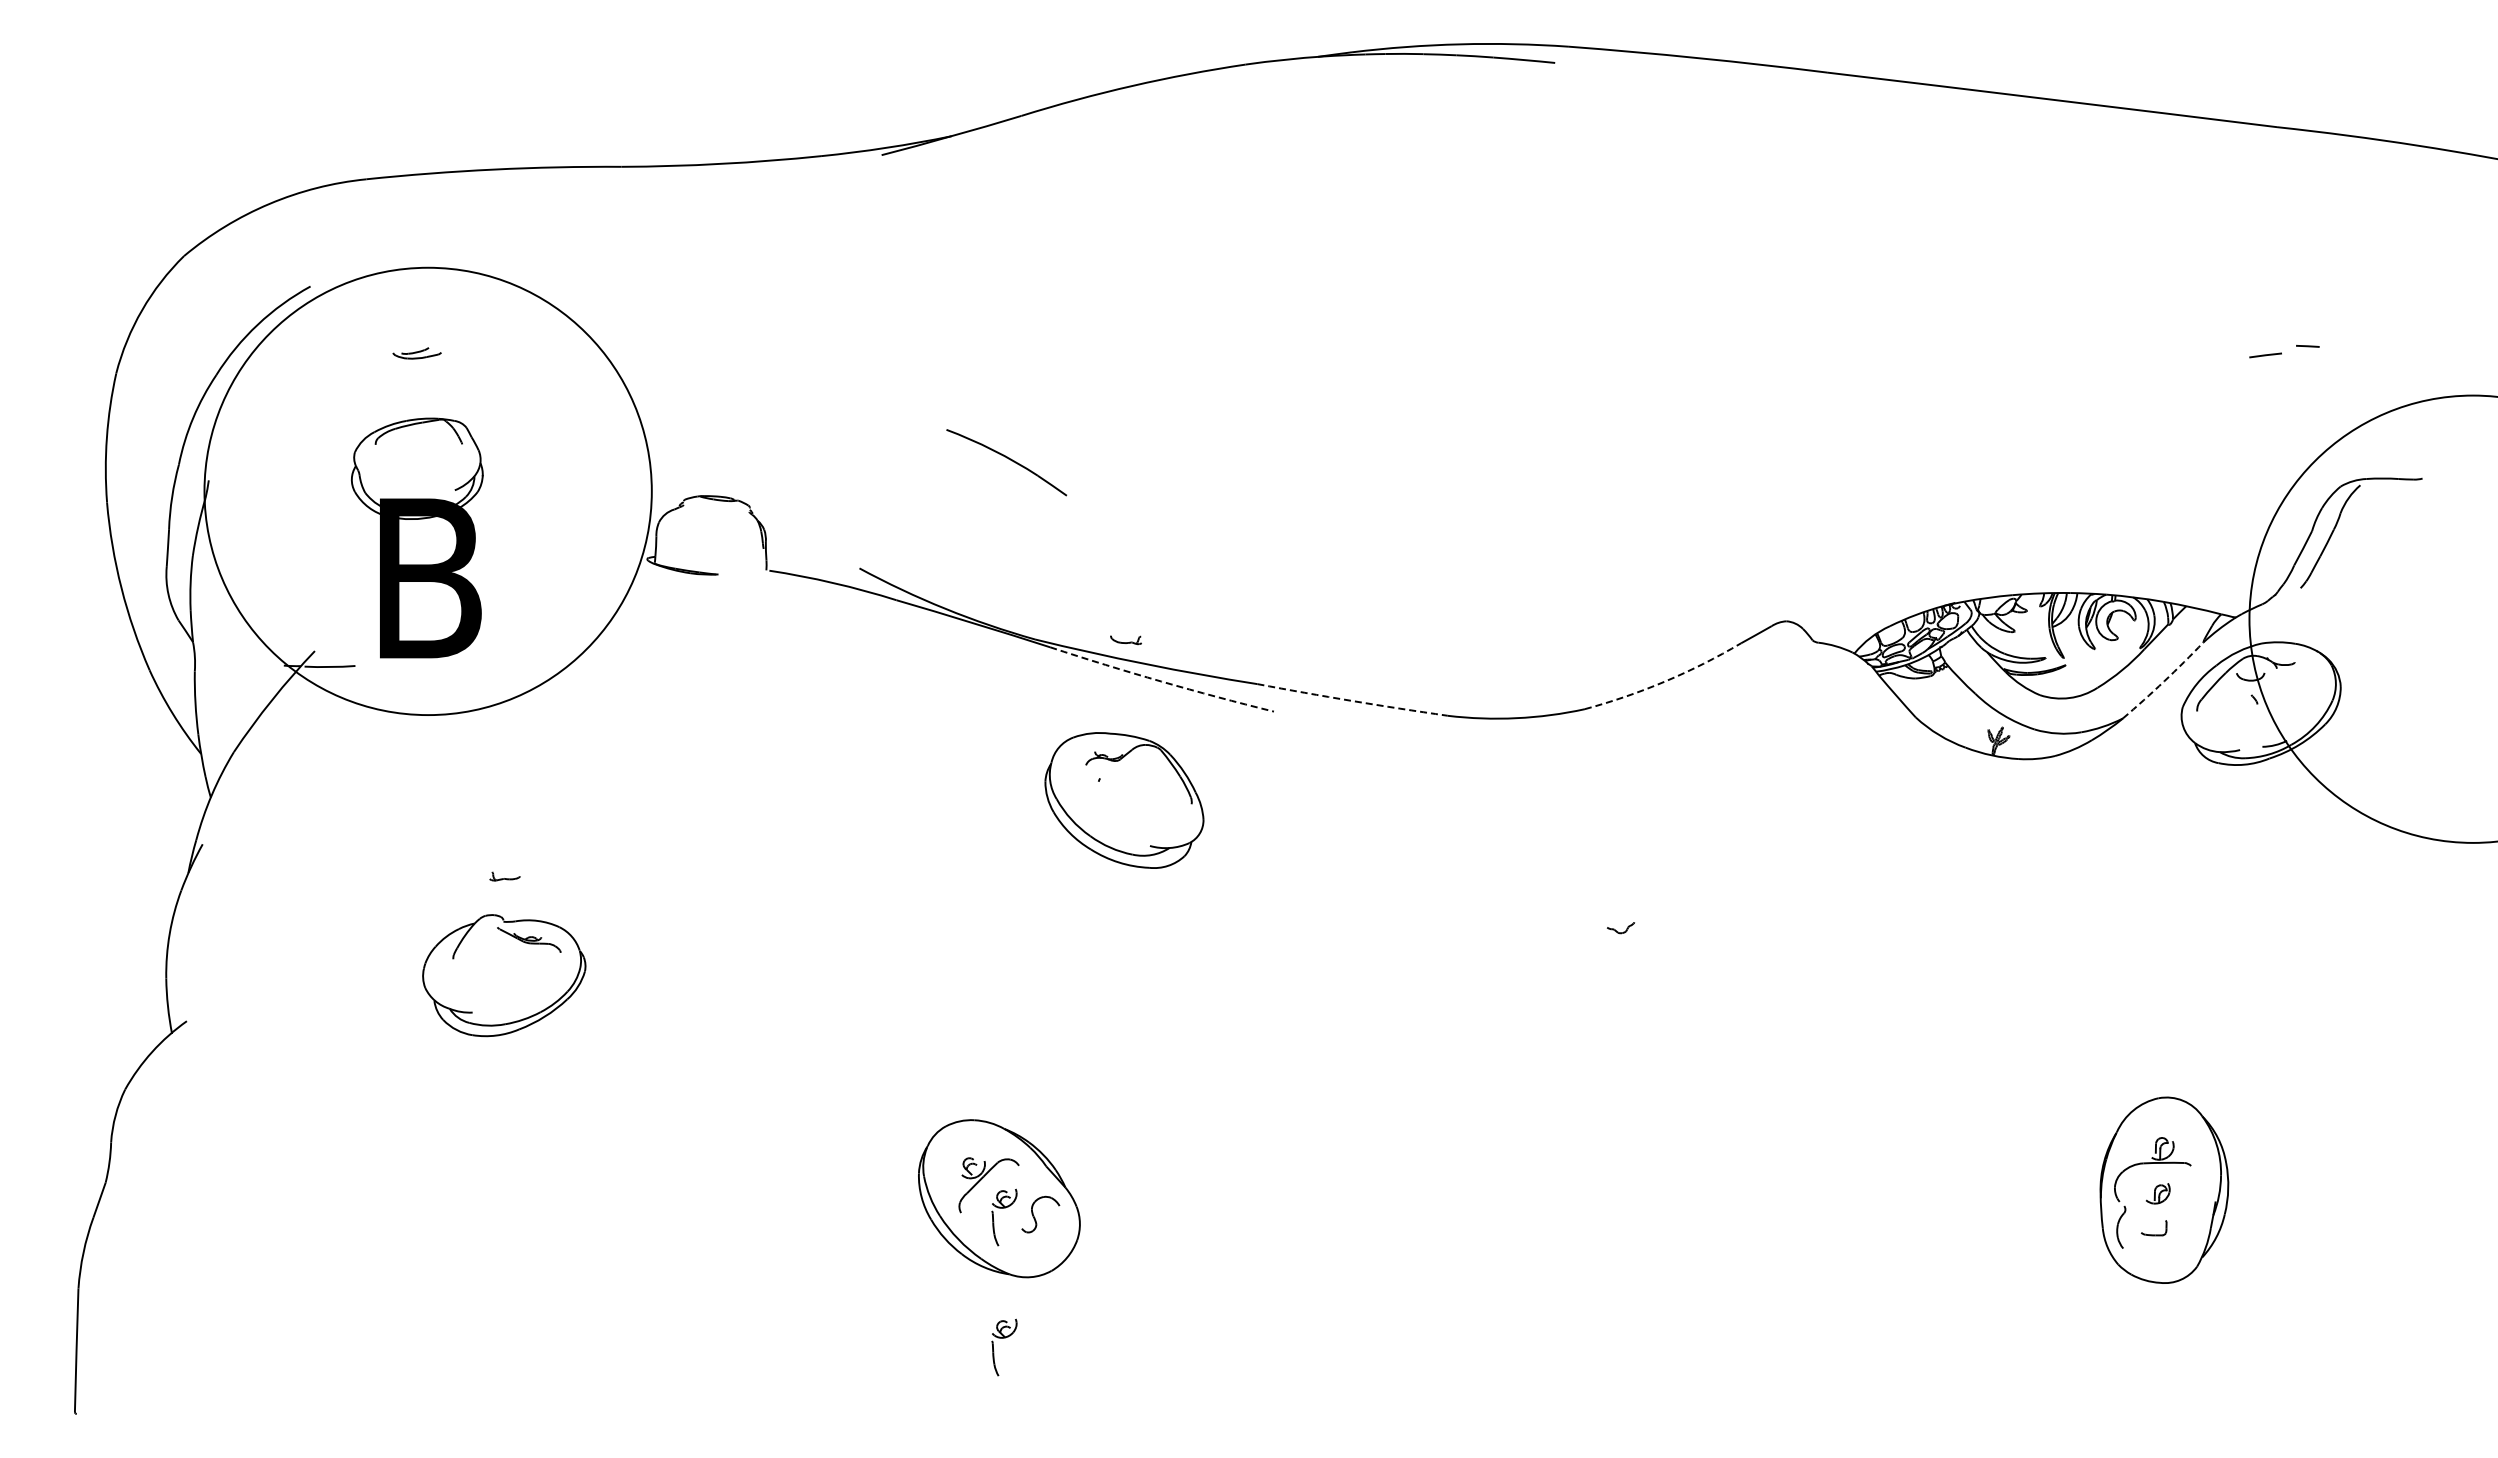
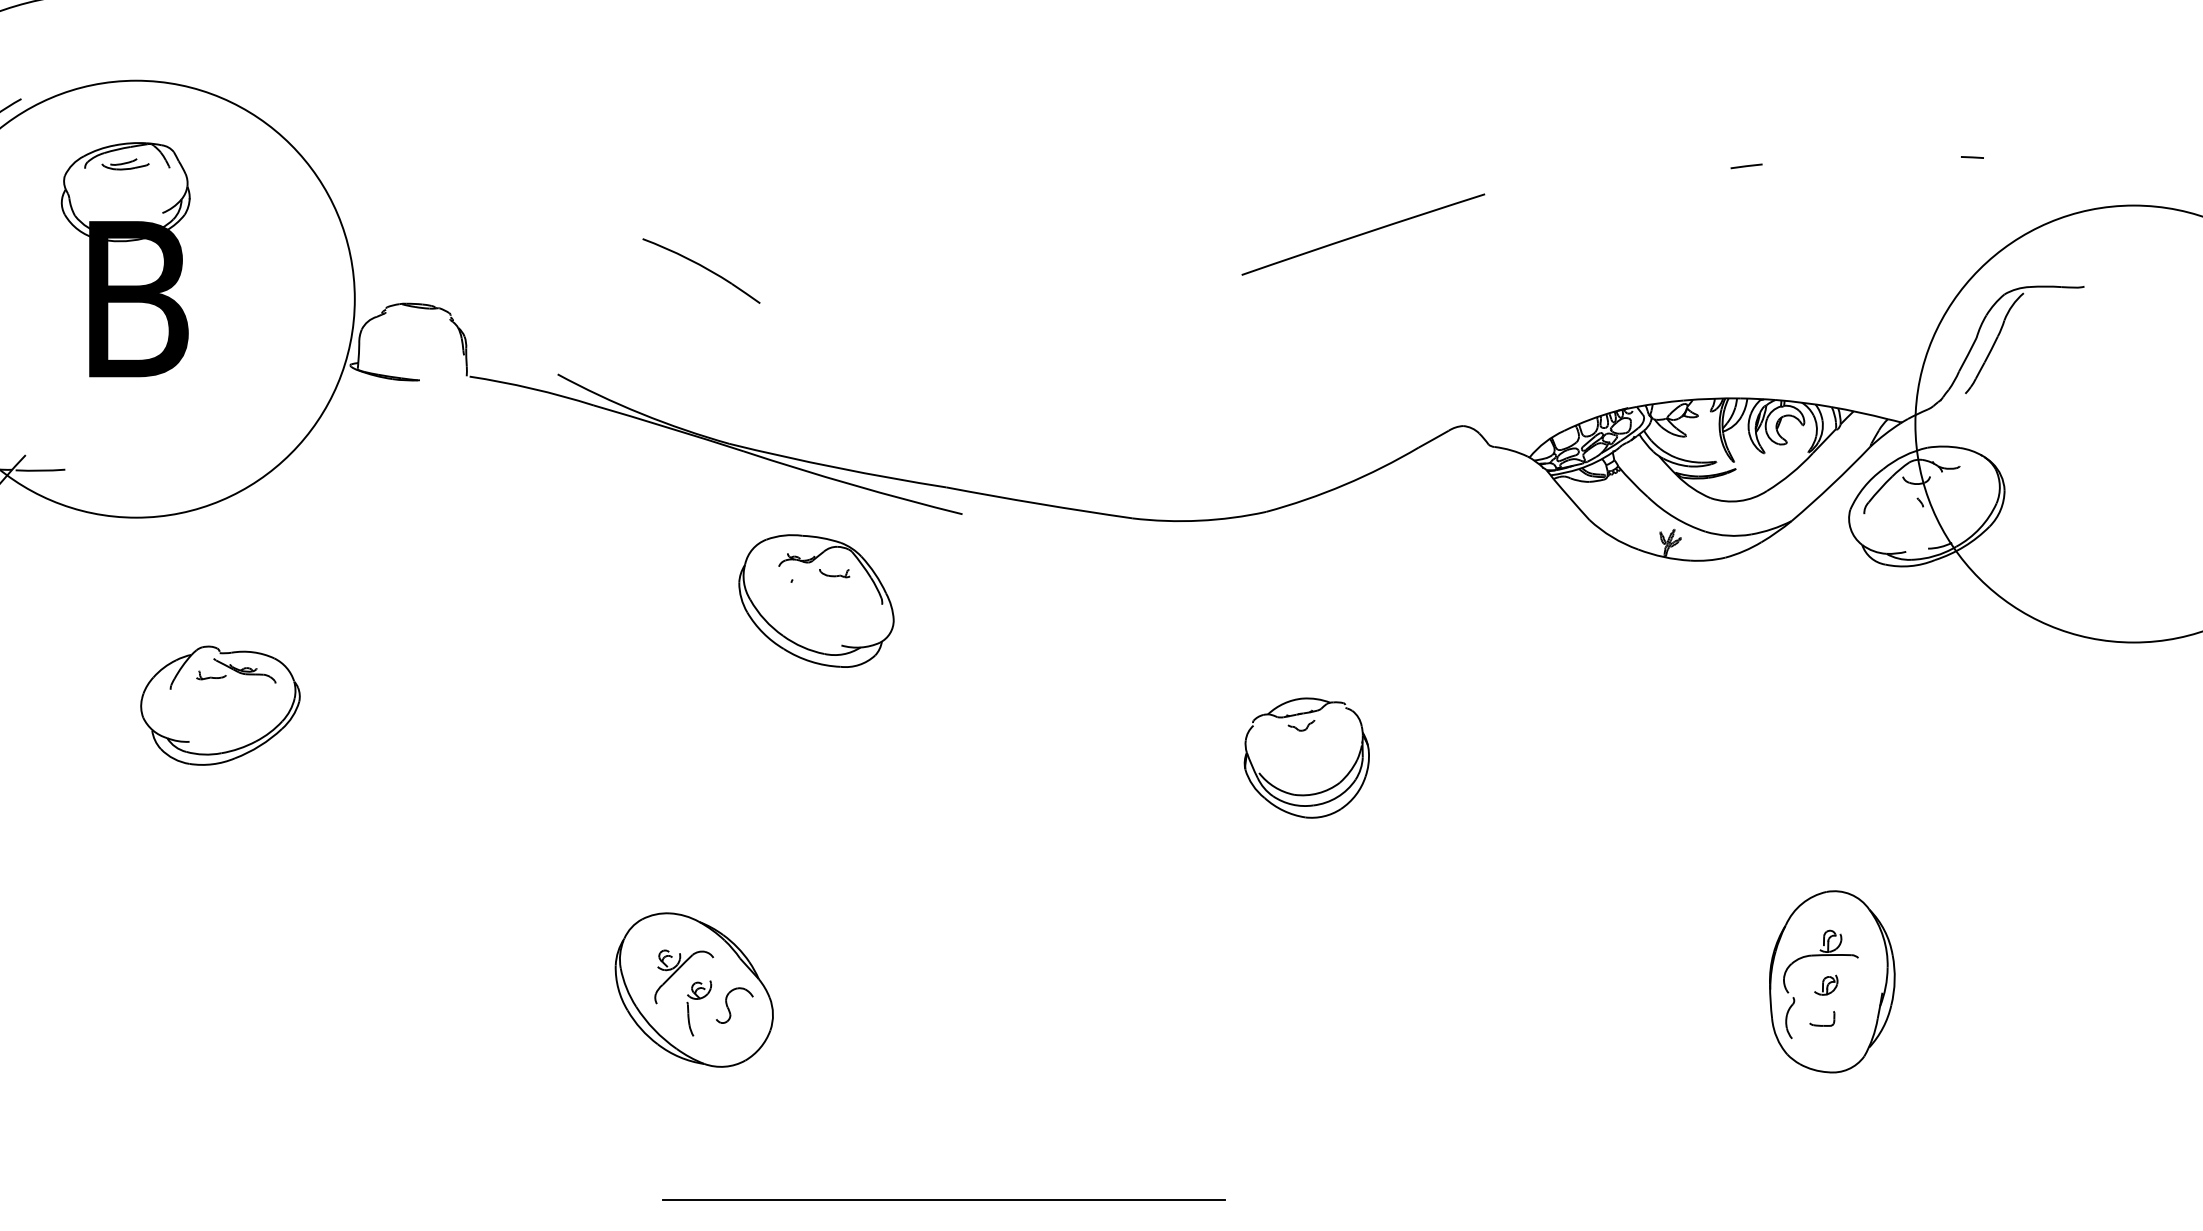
line: (2265, 355) -> (1746, 166), moved
line: (1683, 425) -> (1362, 234), added
part: (417, 537) -> (125, 259), moved
part: (1125, 640) -> (834, 573), moved
arc: (1161, 681) -> (852, 484), dashed -> solid
arc: (1665, 681) -> (1344, 484), dashed -> solid
arc: (2164, 681) -> (1832, 484), dashed -> solid
arc: (1352, 701) -> (1039, 504), dashed -> solid
part: (504, 975) -> (220, 705), moved
part: (1630, 997) -> (1310, 793), added
part: (1004, 1338) -> (699, 1126), removed
line: (1254, 1414) -> (943, 1200), added

